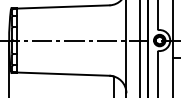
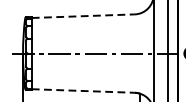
line: (63, 6) -> (83, 15), solid -> dashed
line: (63, 74) -> (83, 91), solid -> dashed

